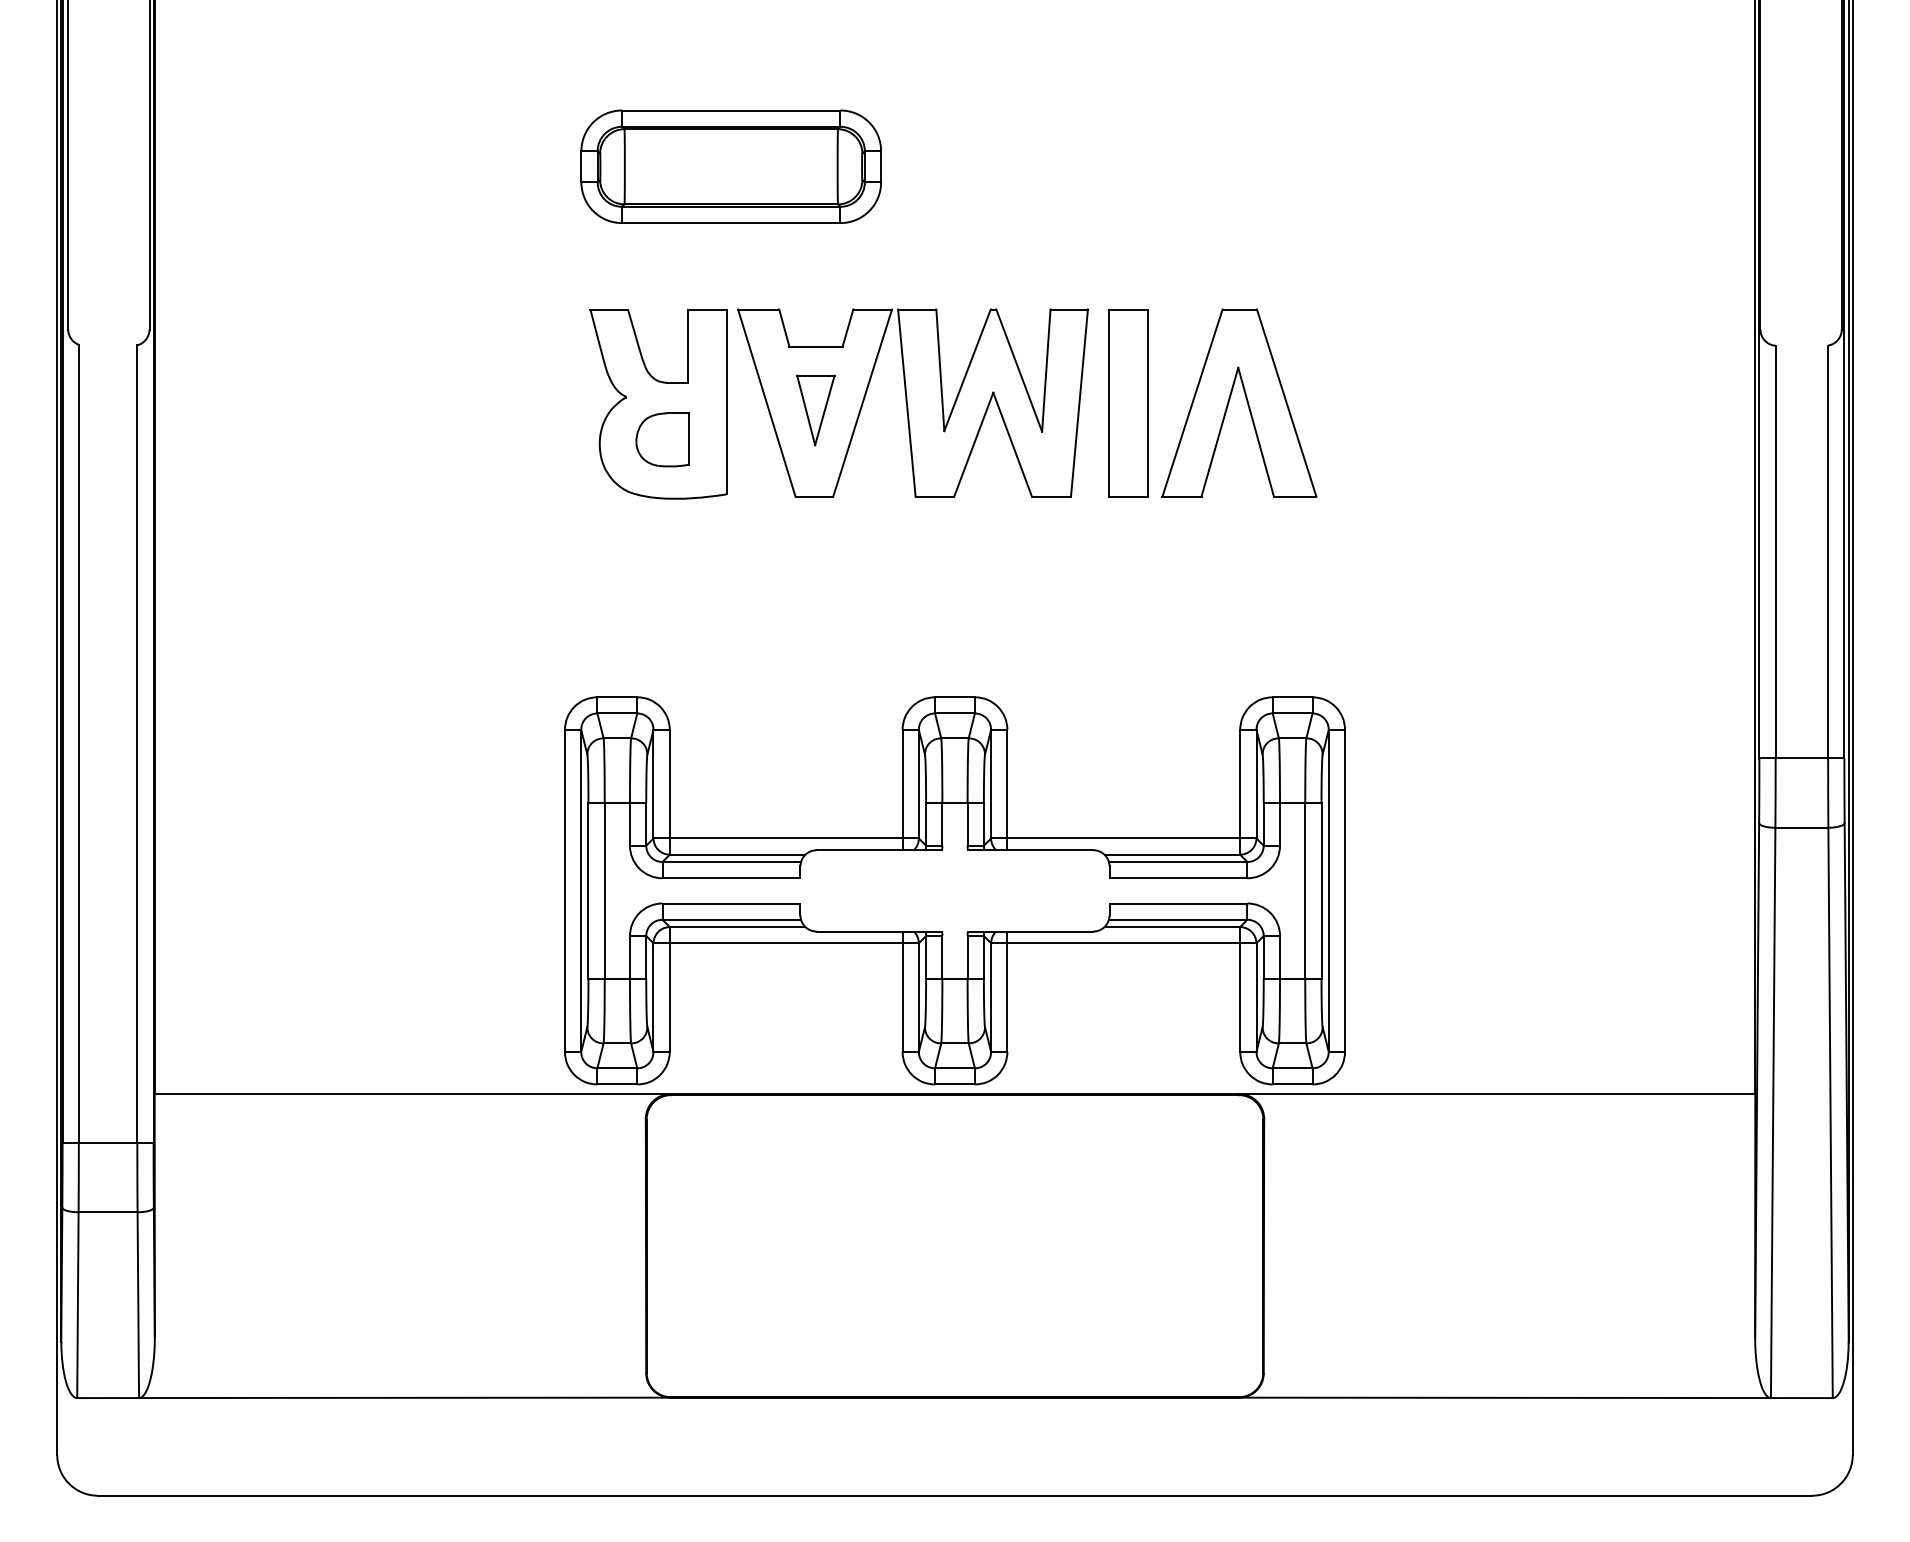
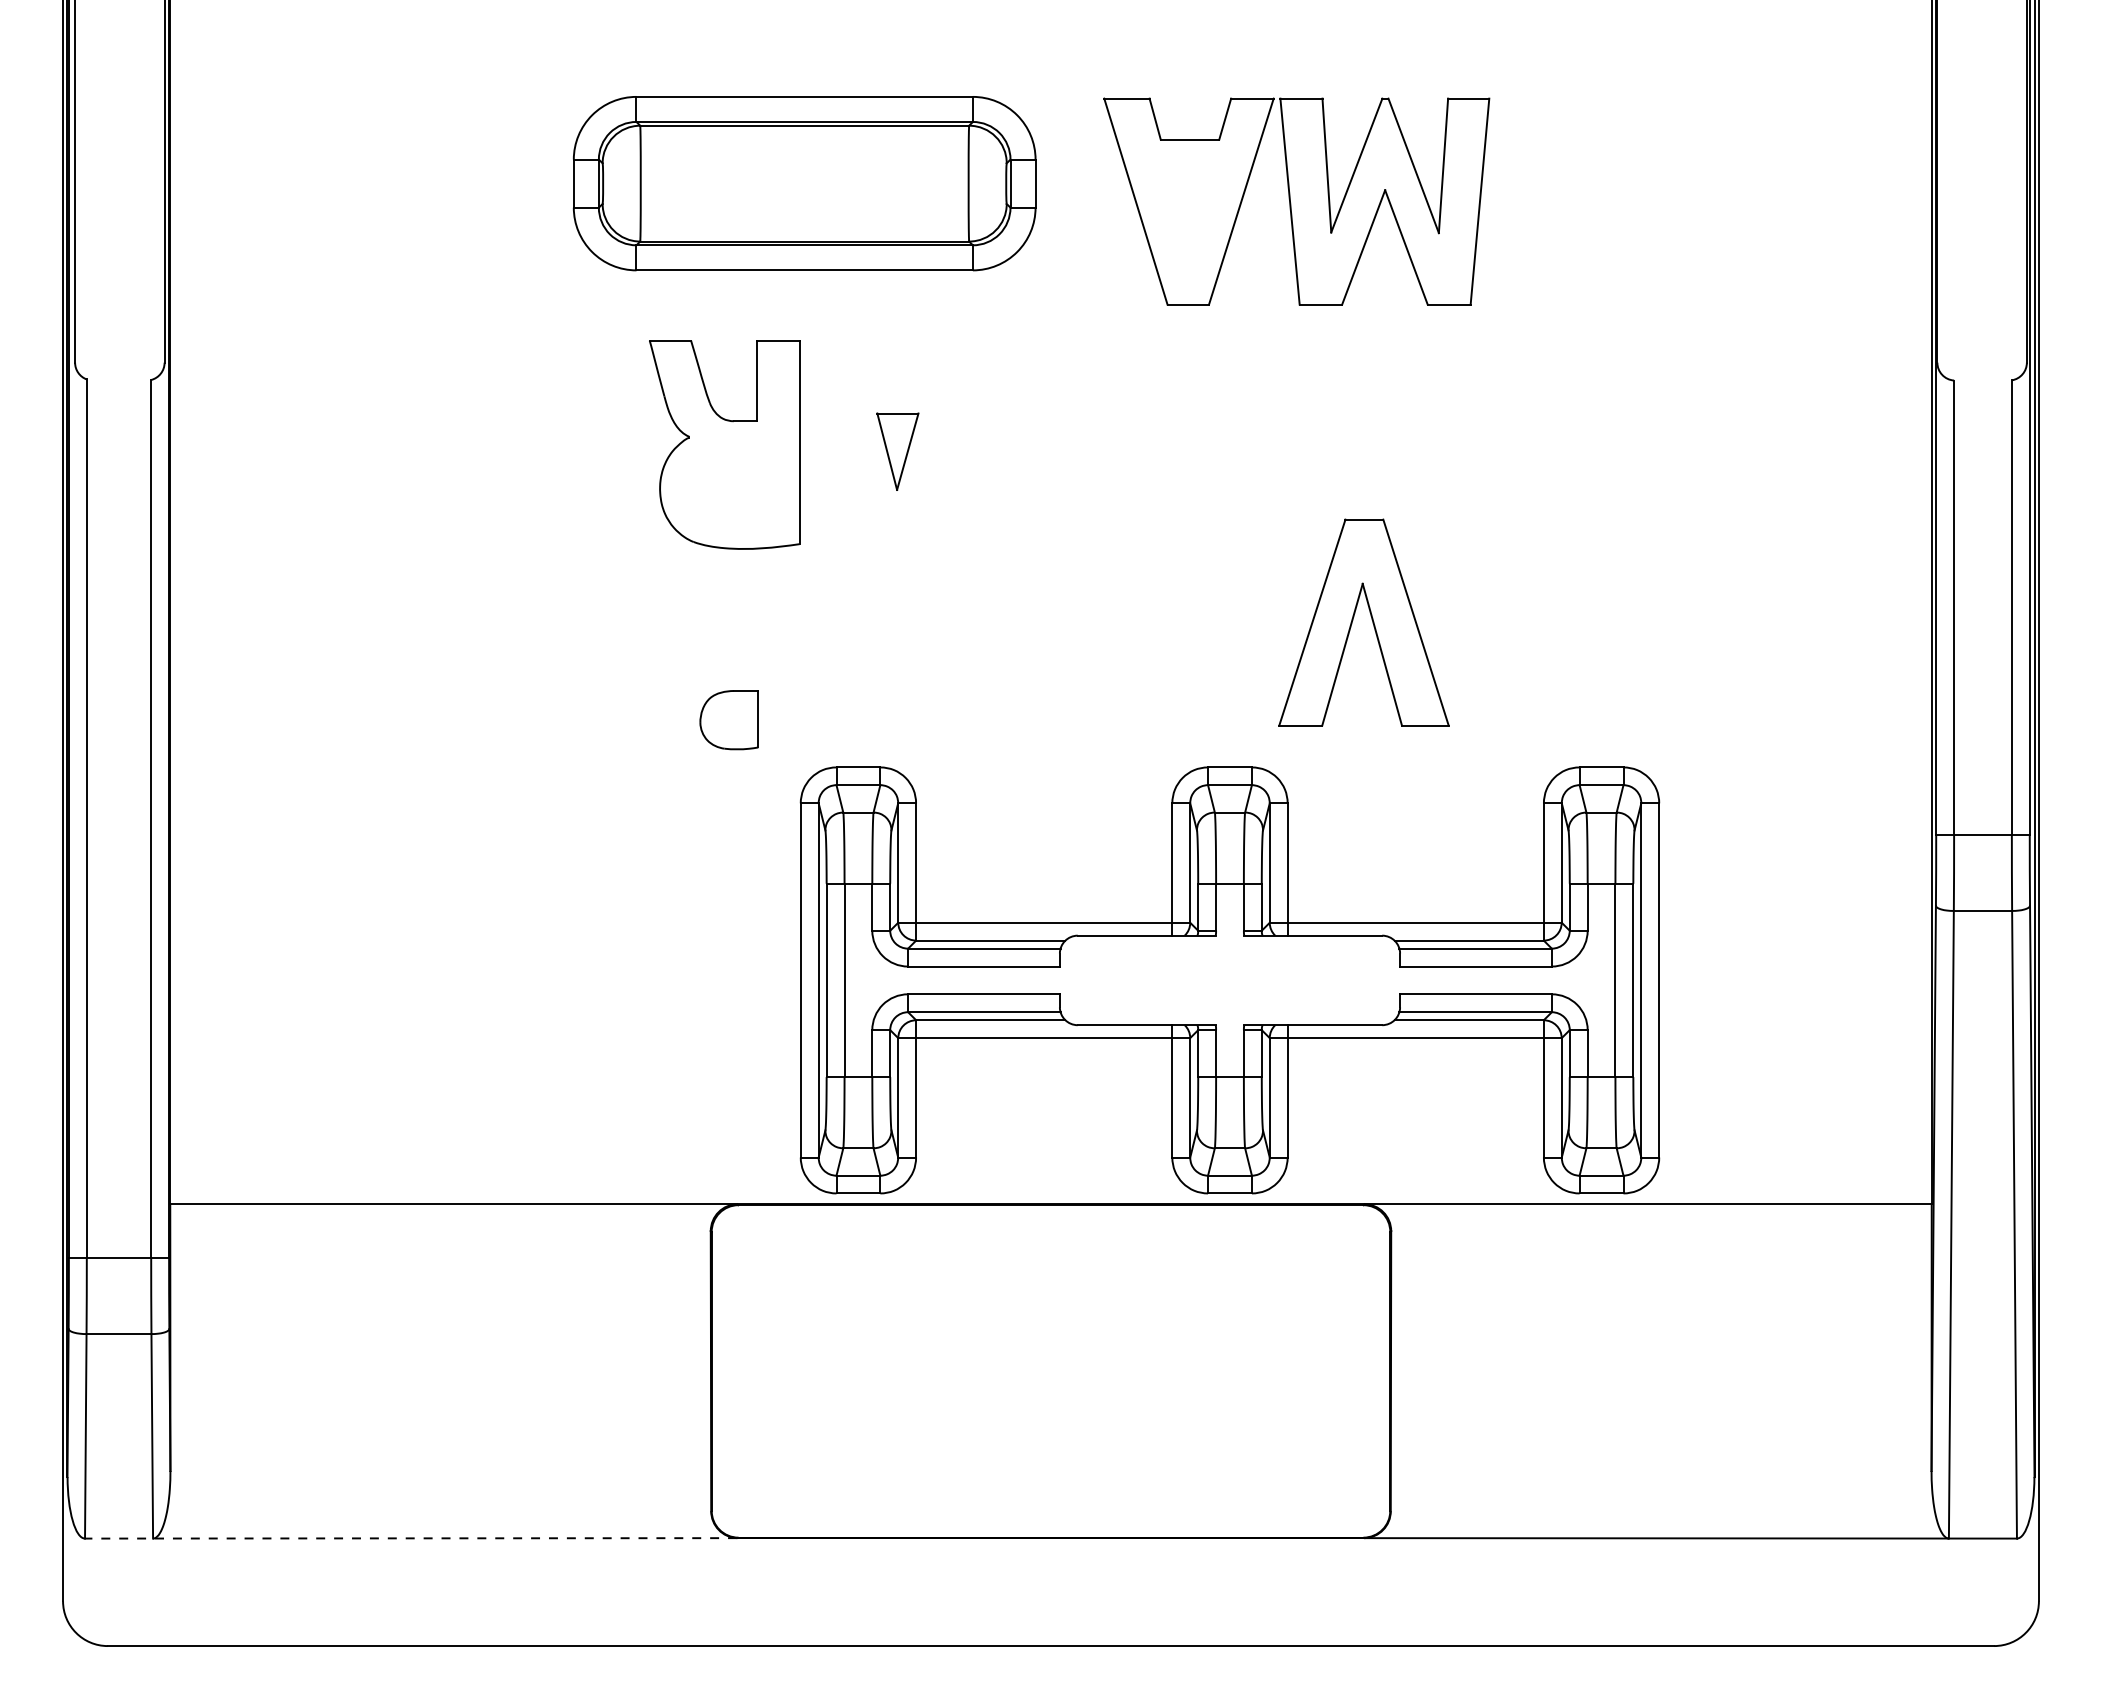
part: (731, 166) -> (804, 183), size x1.4
part: (1246, 400) -> (1371, 619), moved
part: (912, 402) -> (1296, 201), moved
part: (1128, 402) -> (1241, 443), removed
part: (661, 440) -> (728, 720), moved
part: (954, 890) -> (1229, 980), moved
line: (373, 1398) -> (411, 1538), solid -> dashed

